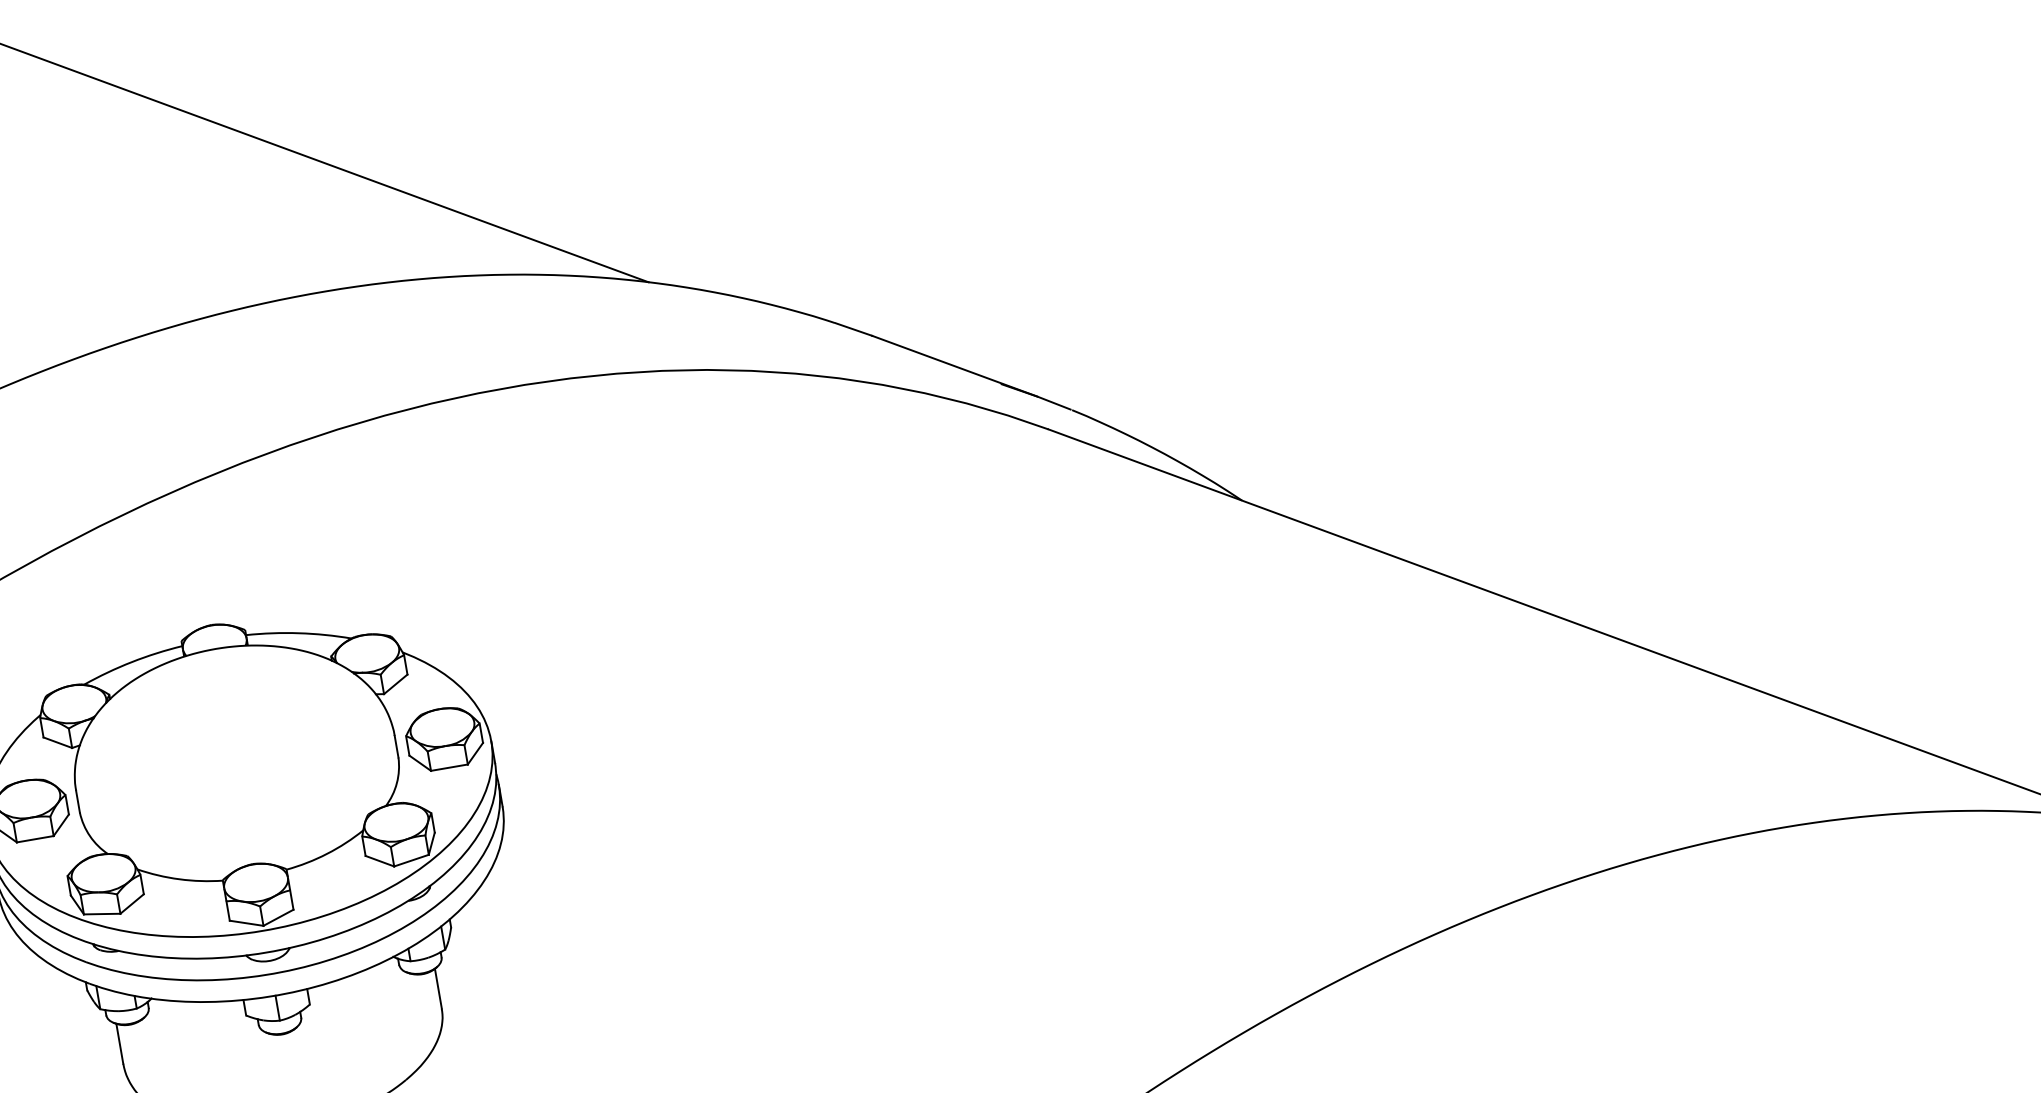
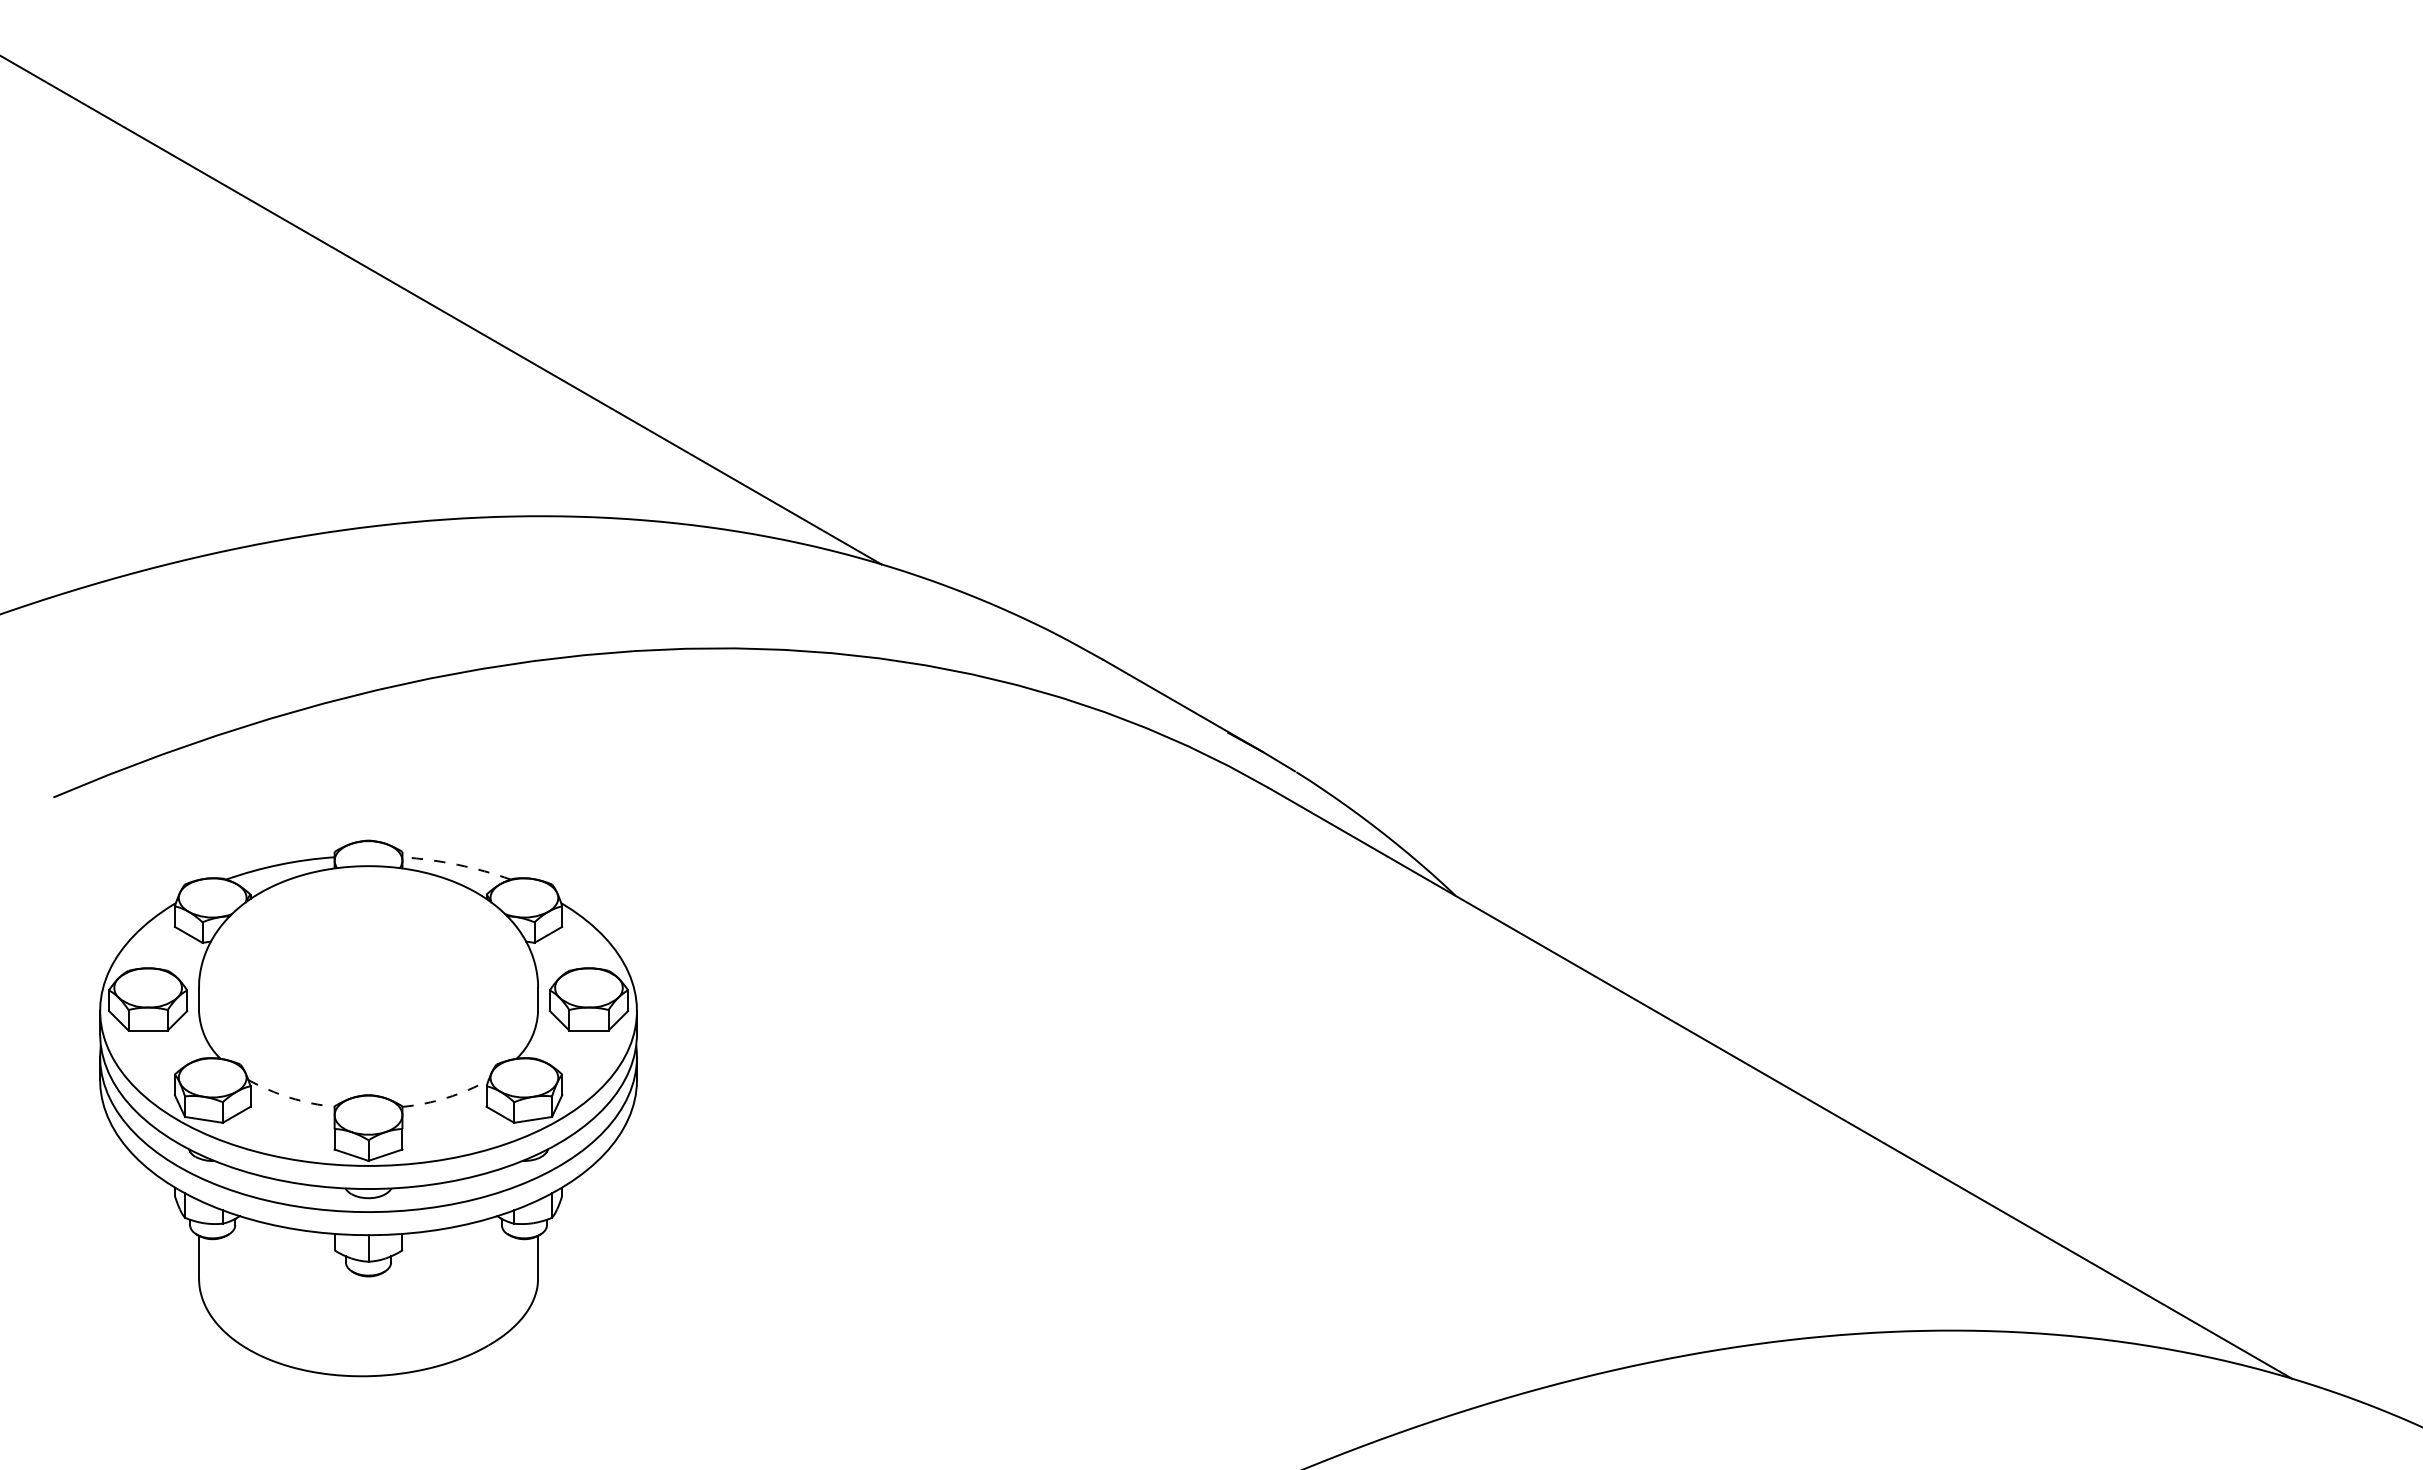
arc: (298, 632) -> (457, 864), solid -> dashed
arc: (327, 853) -> (447, 1097), solid -> dashed
arc: (178, 879) -> (289, 1097), solid -> dashed

